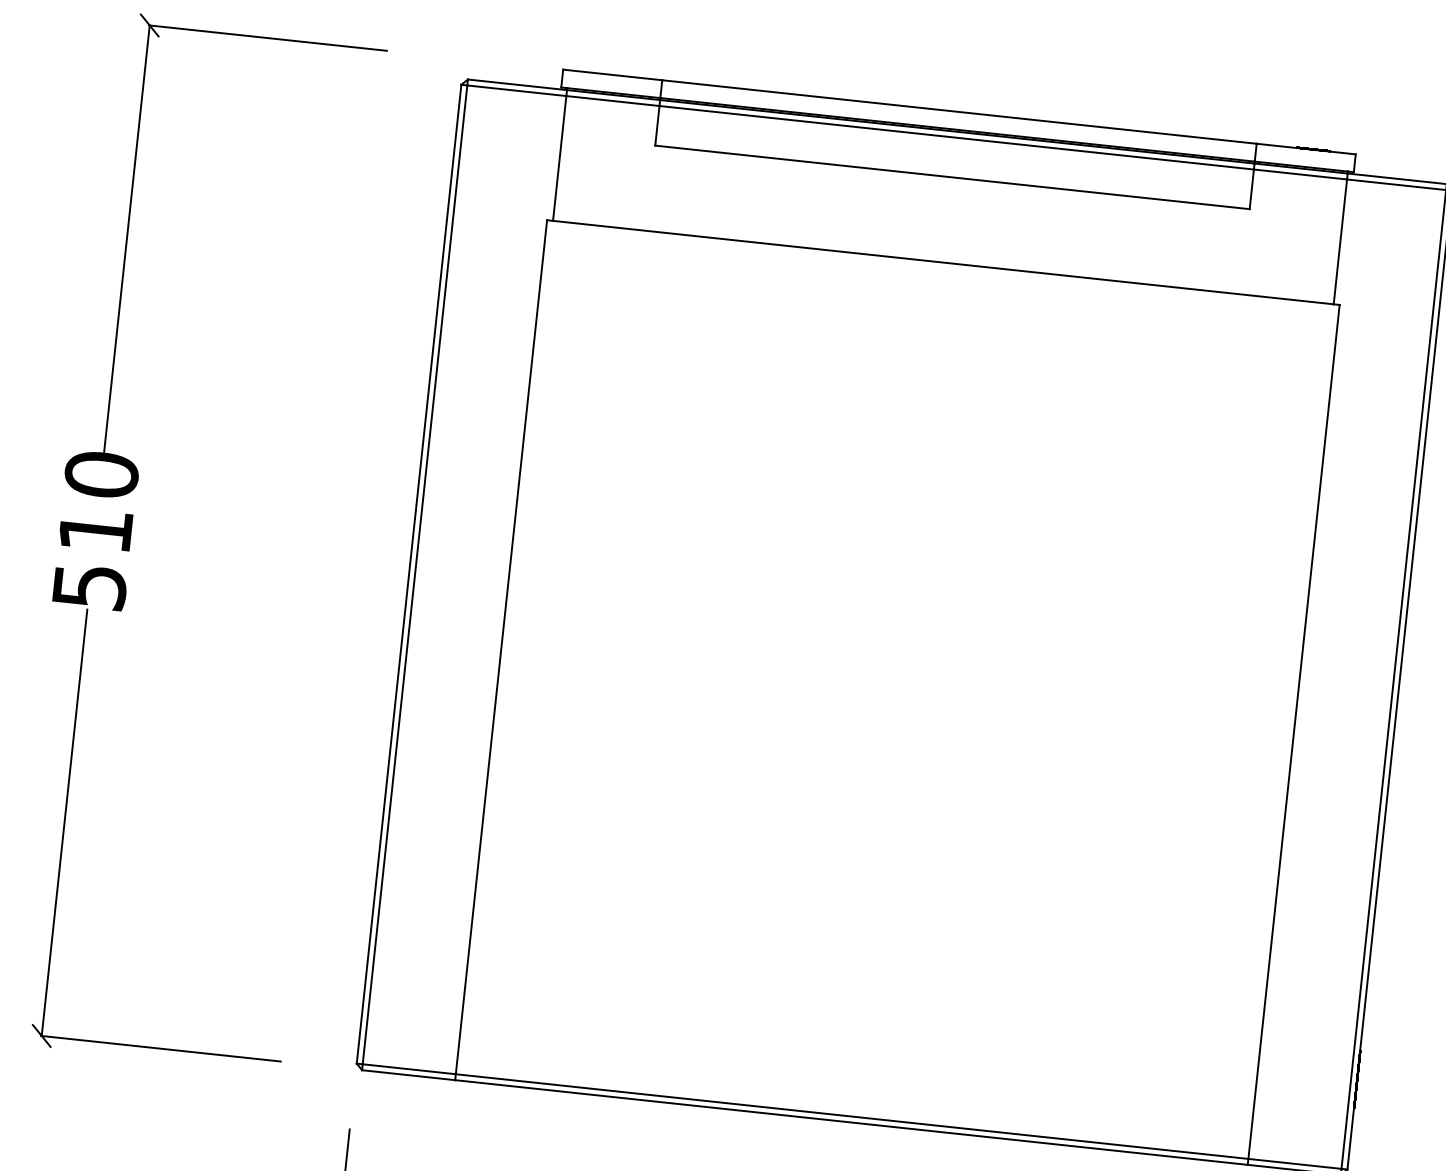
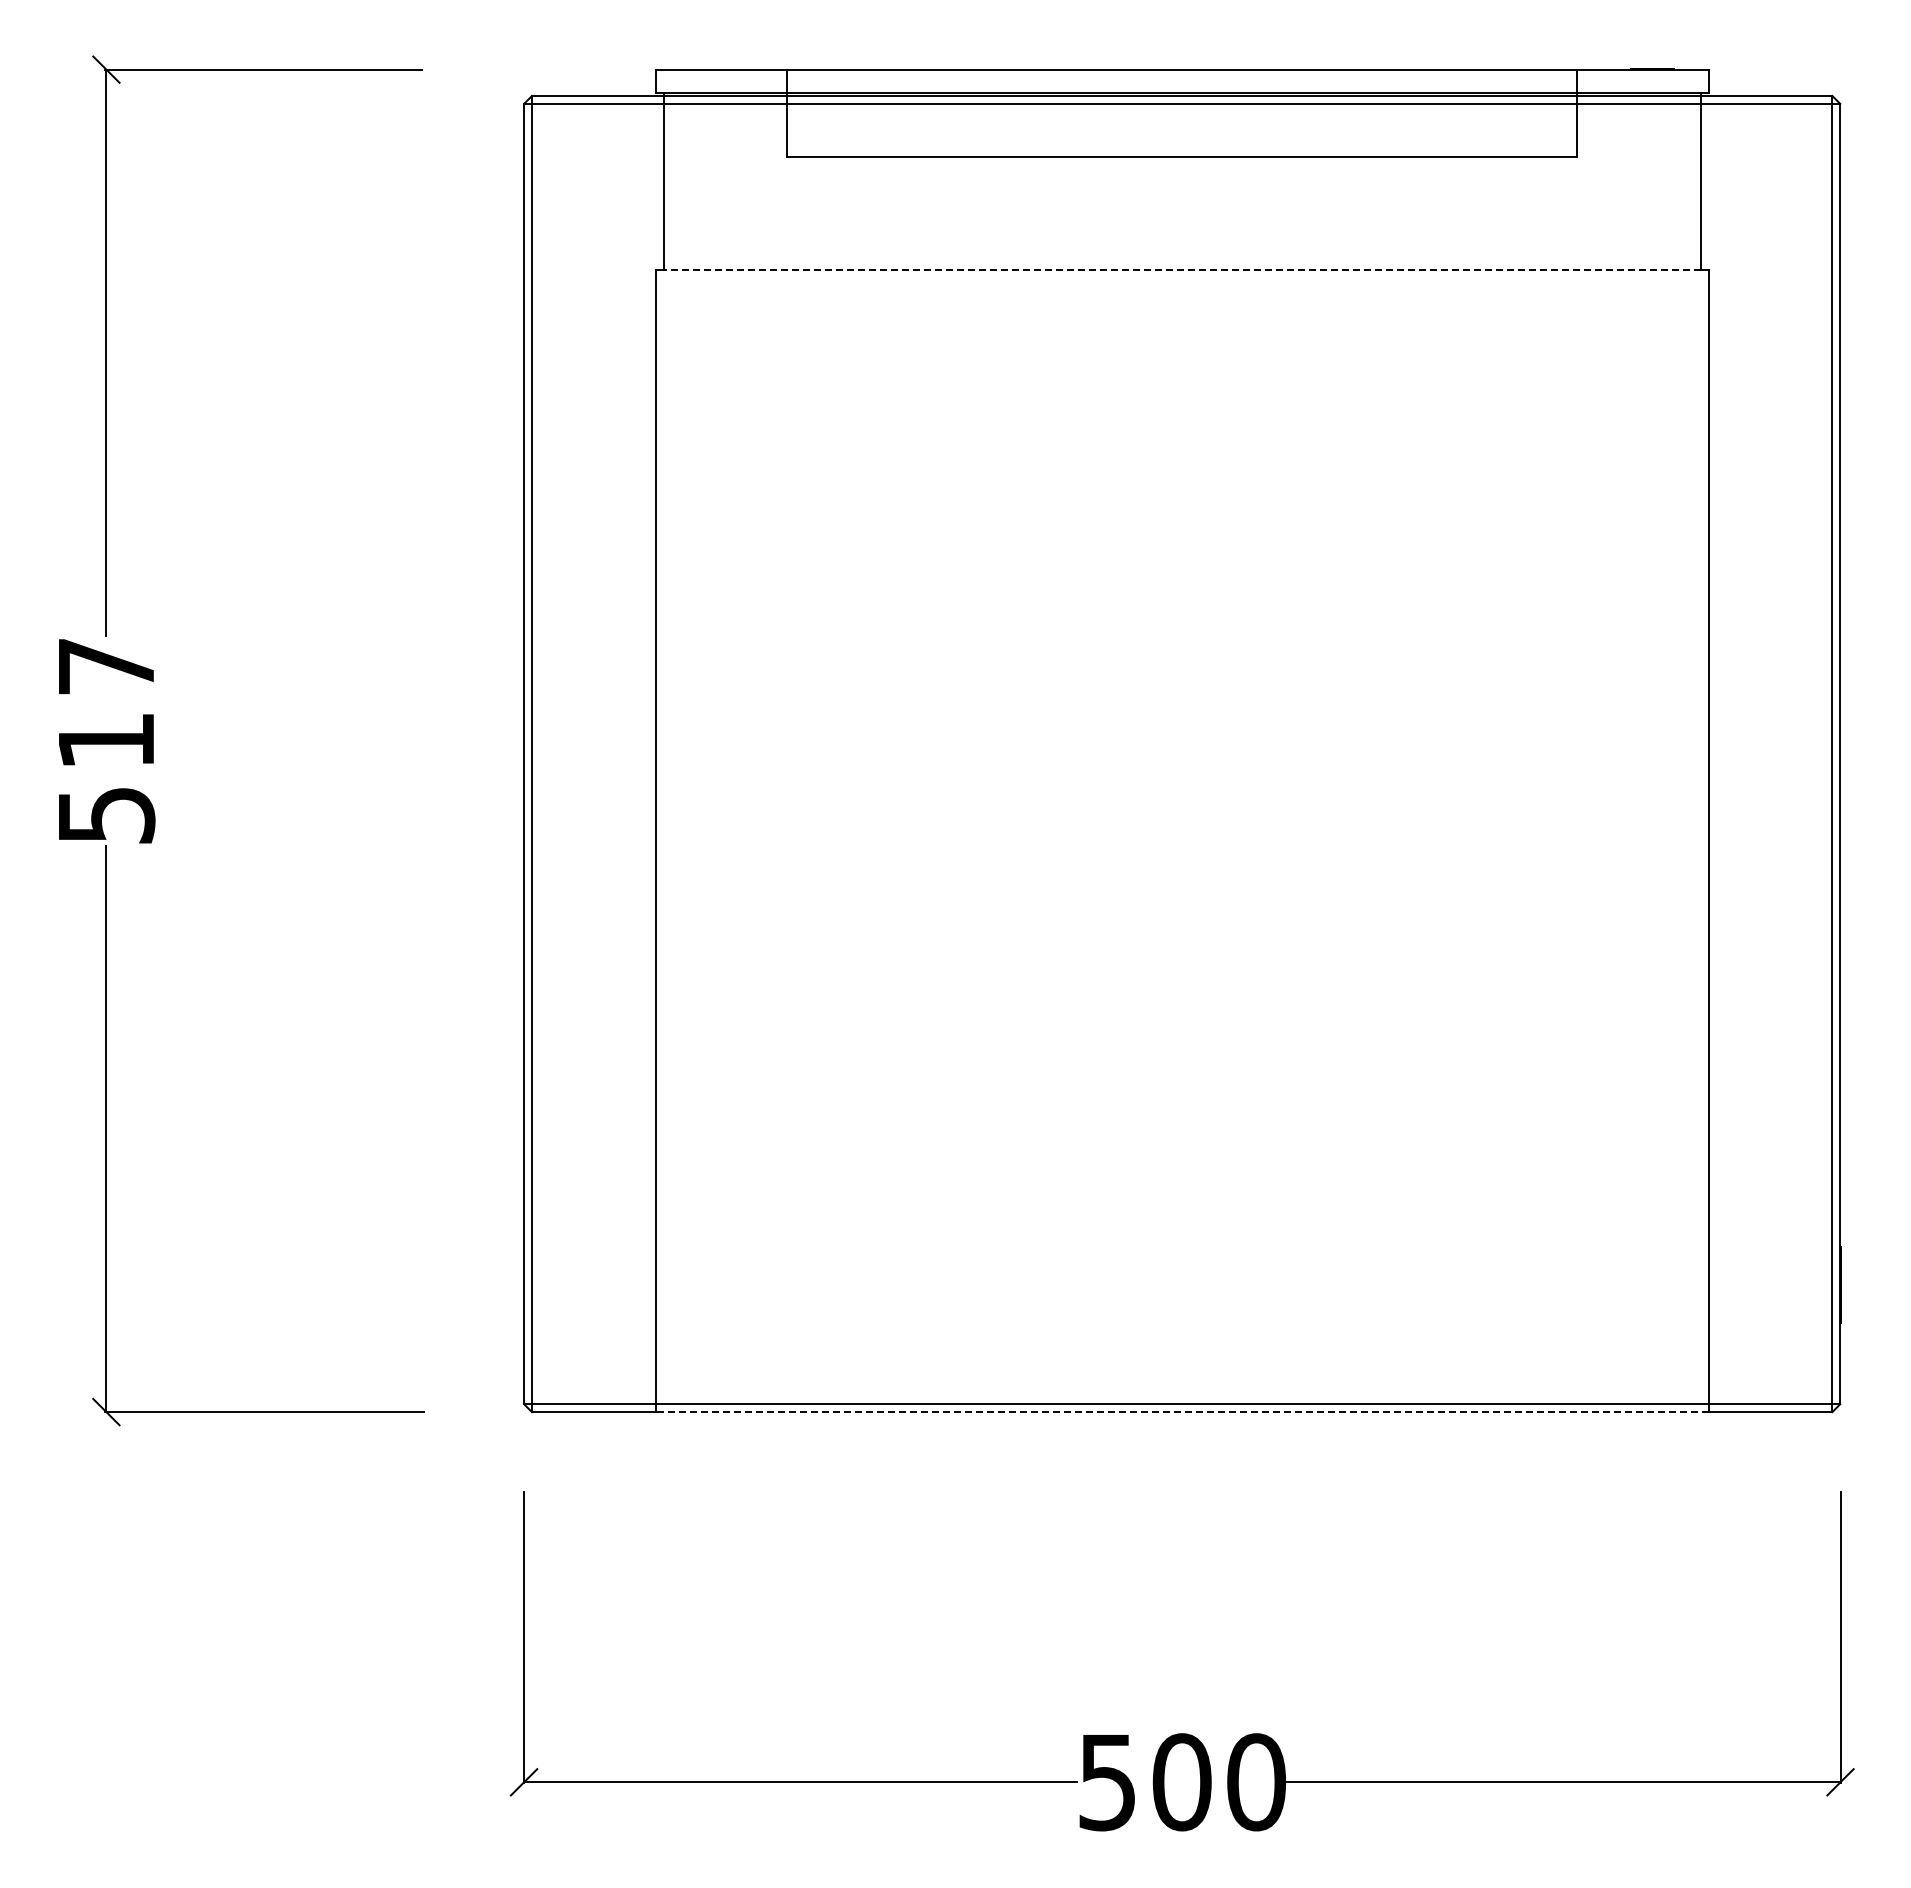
line: (943, 262) -> (1182, 269), solid -> dashed
text: (101, 474) -> (106, 666), 510 -> 517
line: (850, 1122) -> (1181, 1412), solid -> dashed

